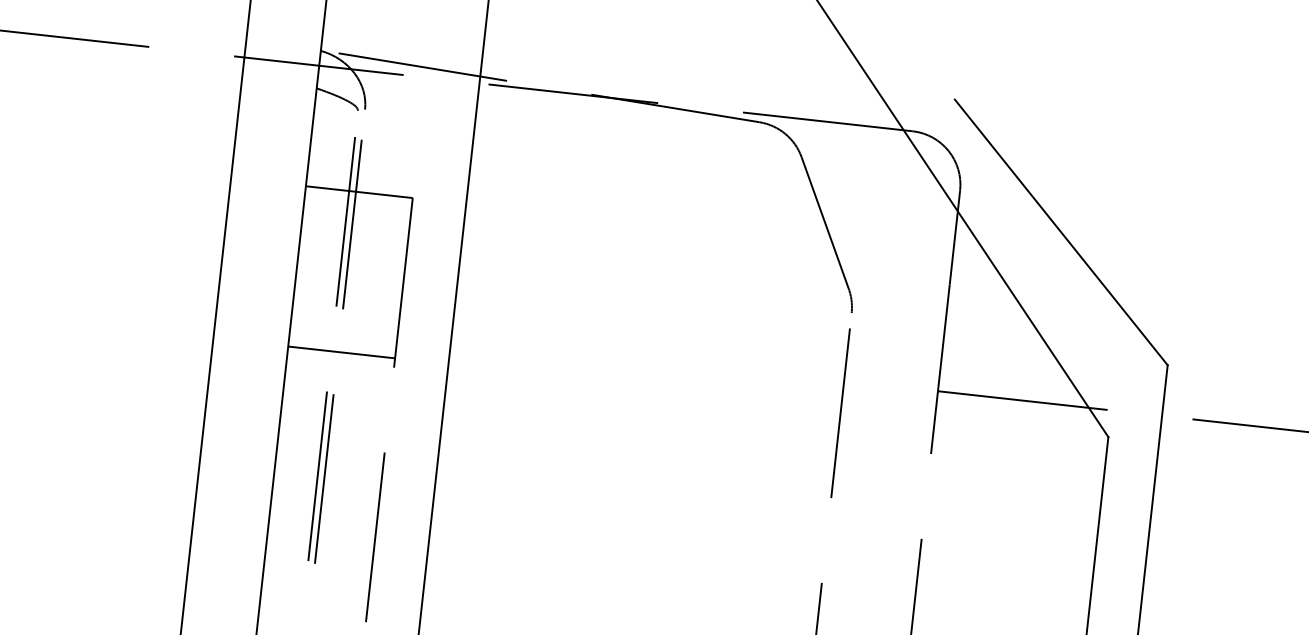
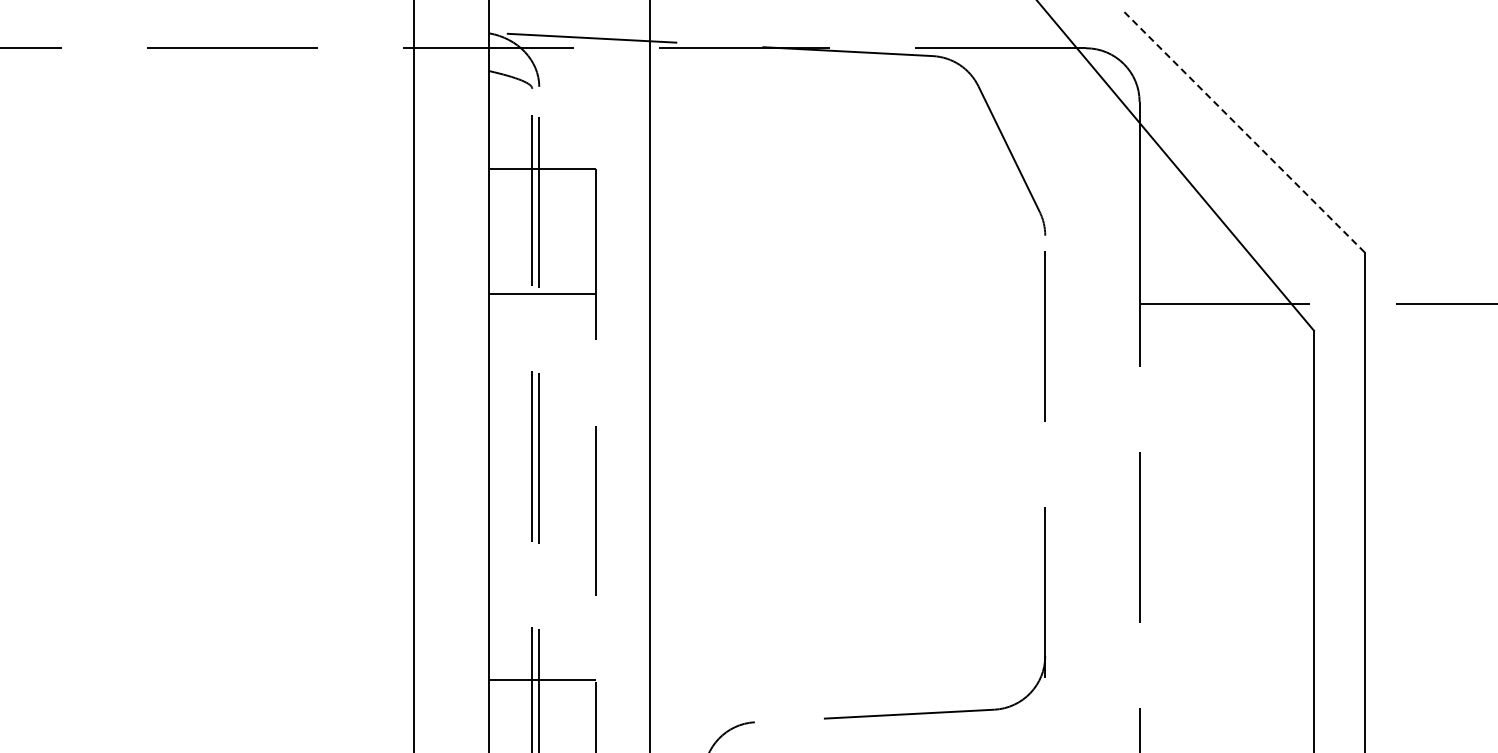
line: (1062, 232) -> (1245, 132), solid -> dashed
line: (341, 352) -> (542, 293), moved

